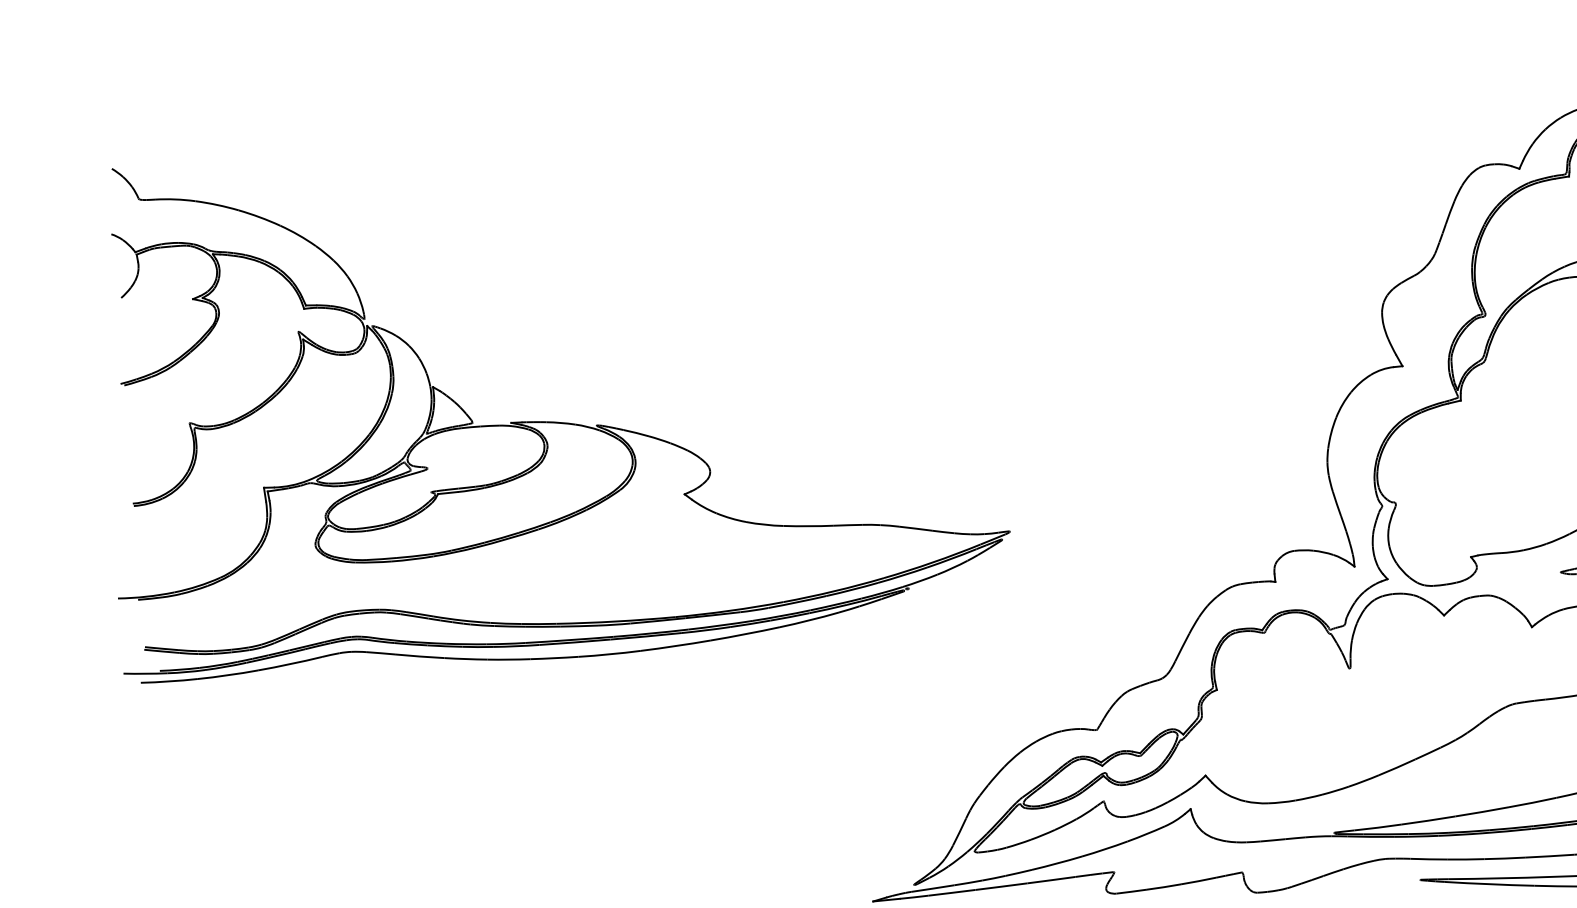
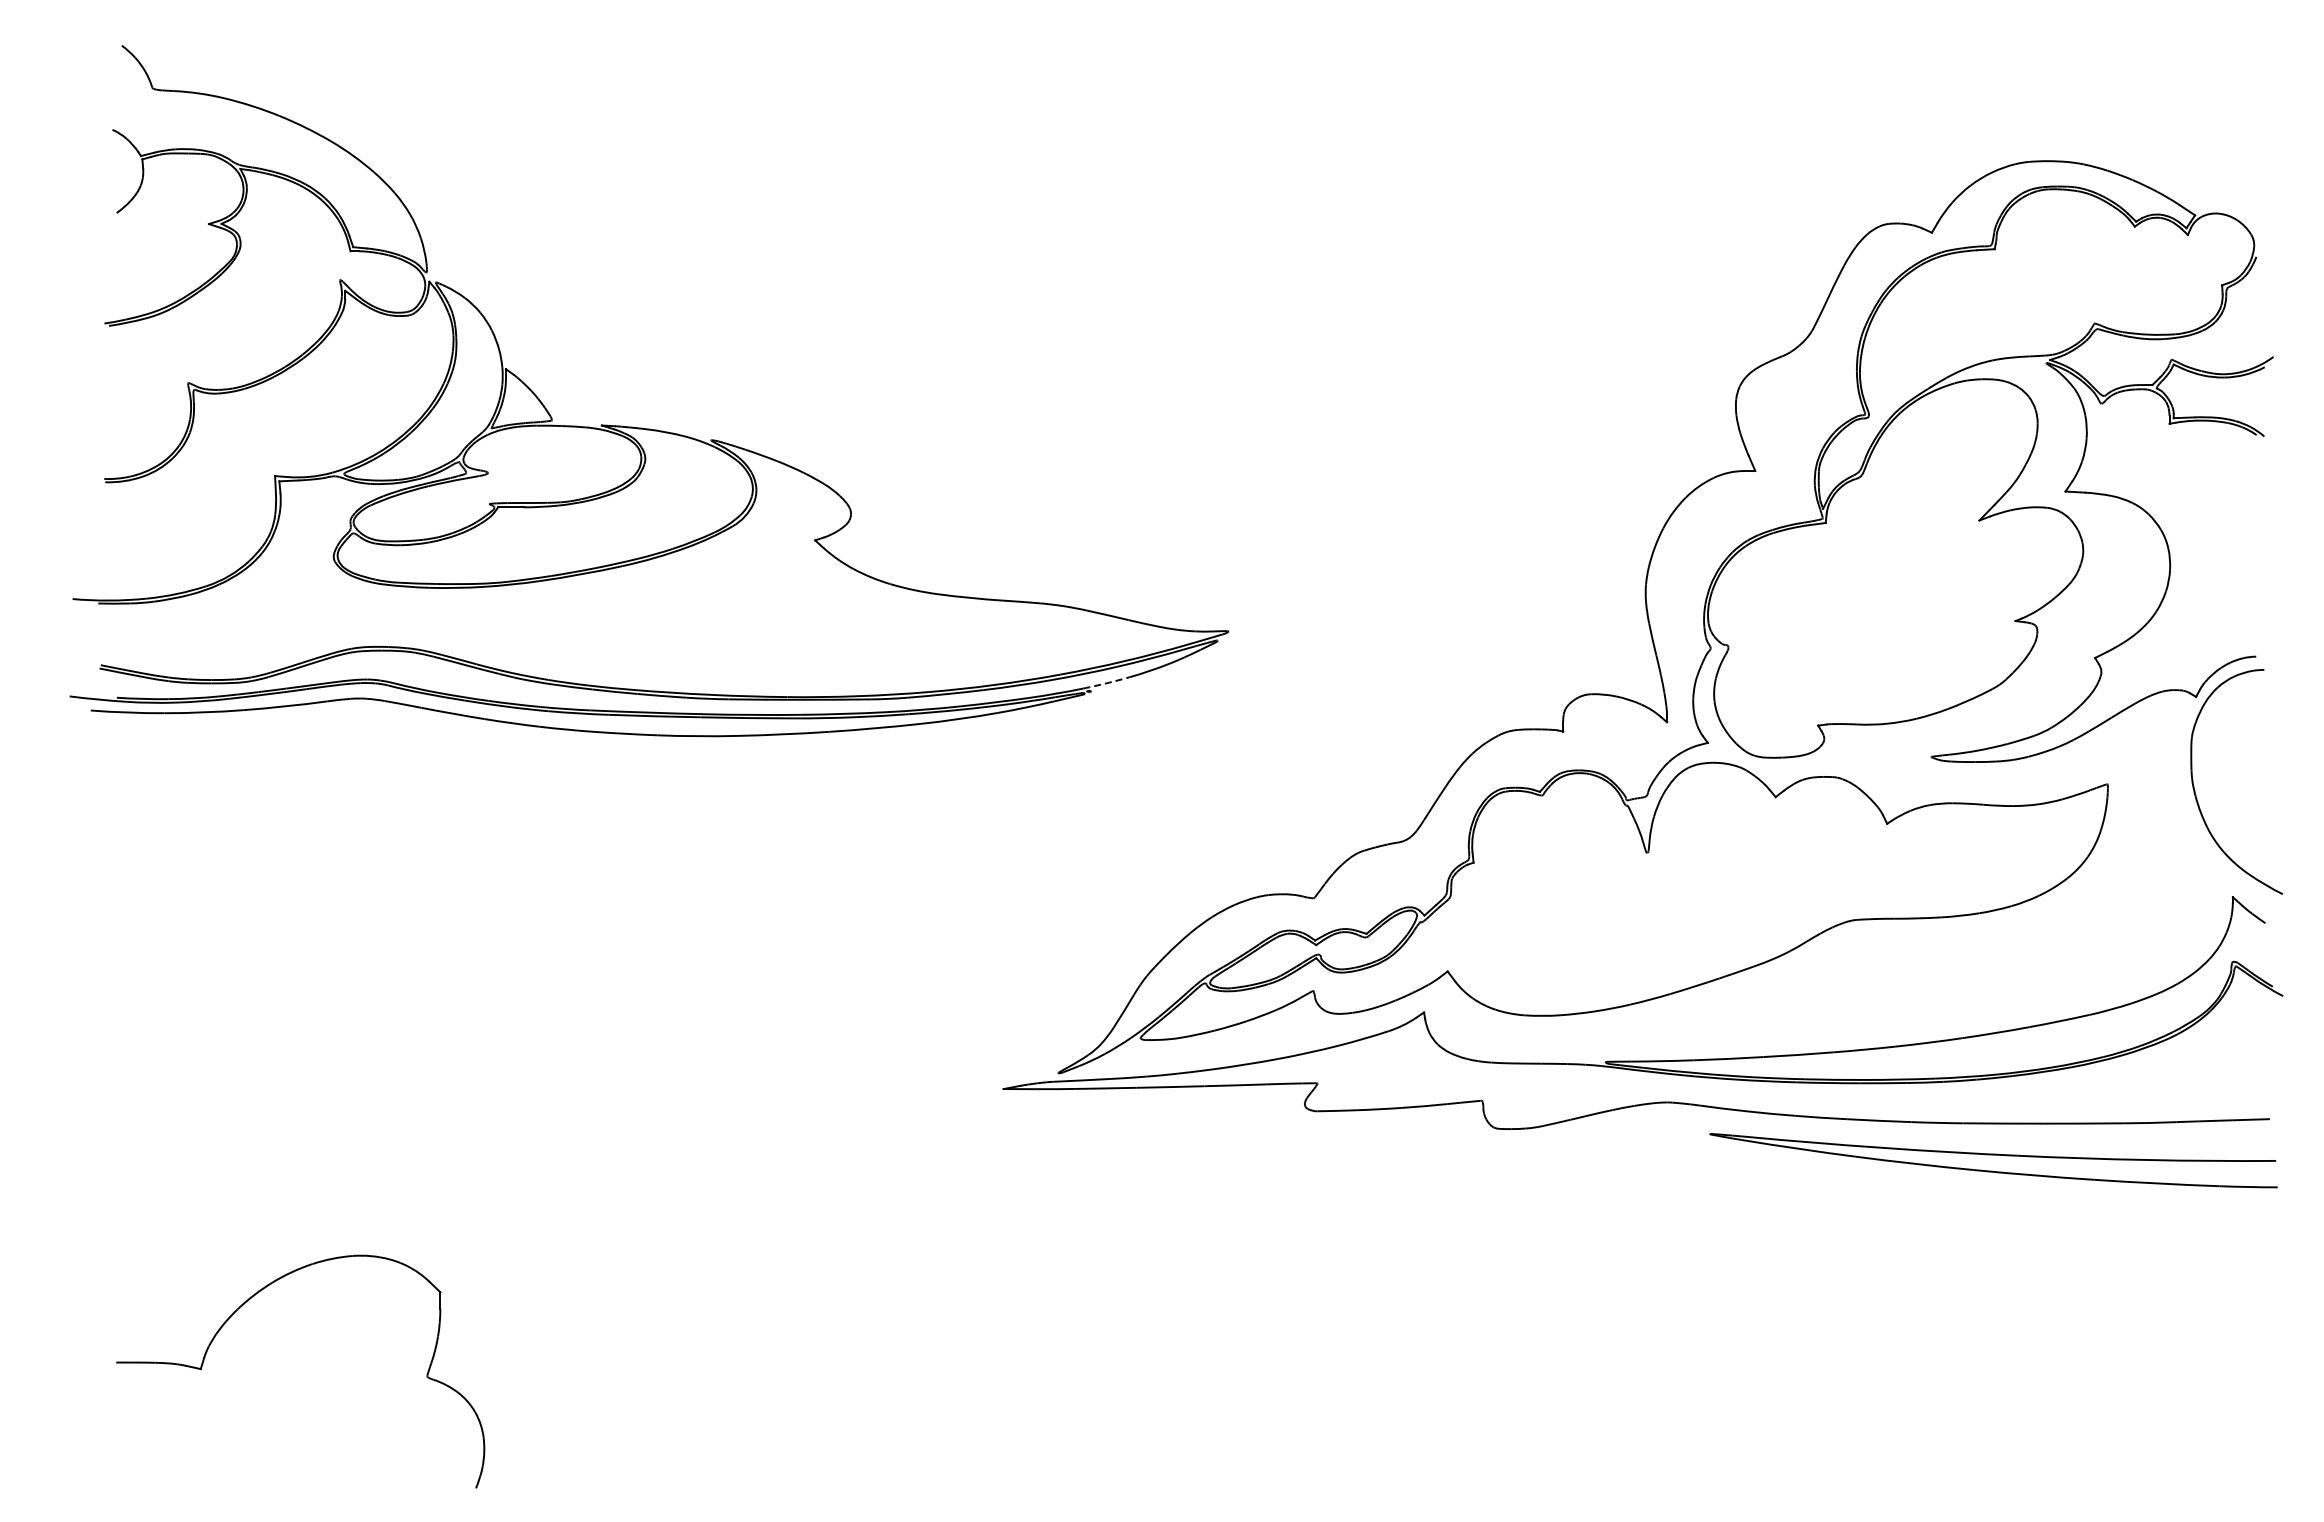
arc: (920, 581) -> (1106, 683), solid -> dashed

